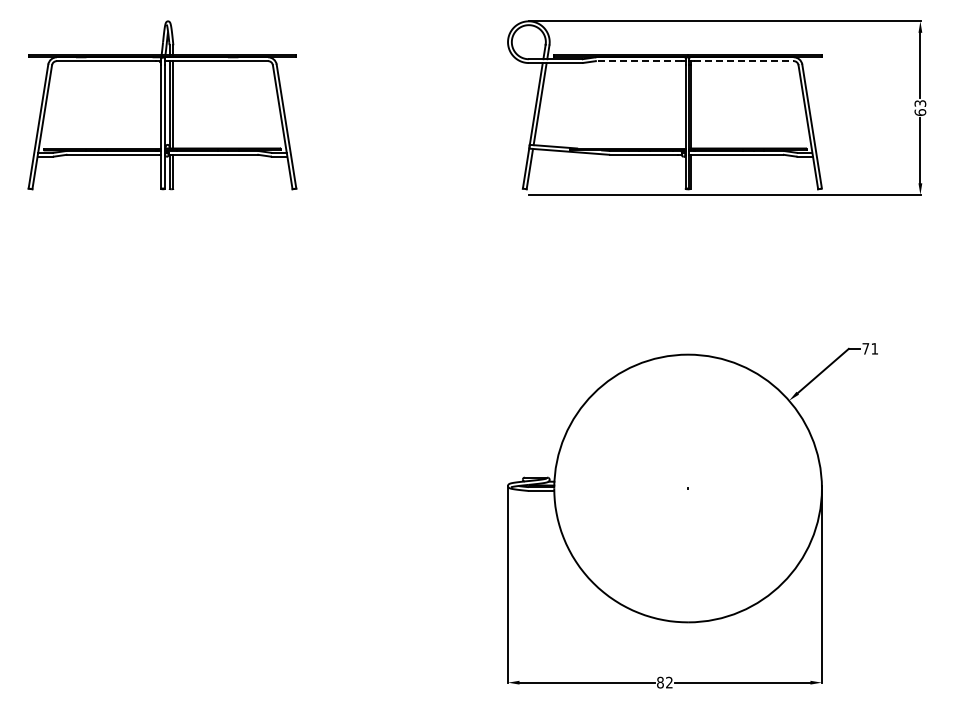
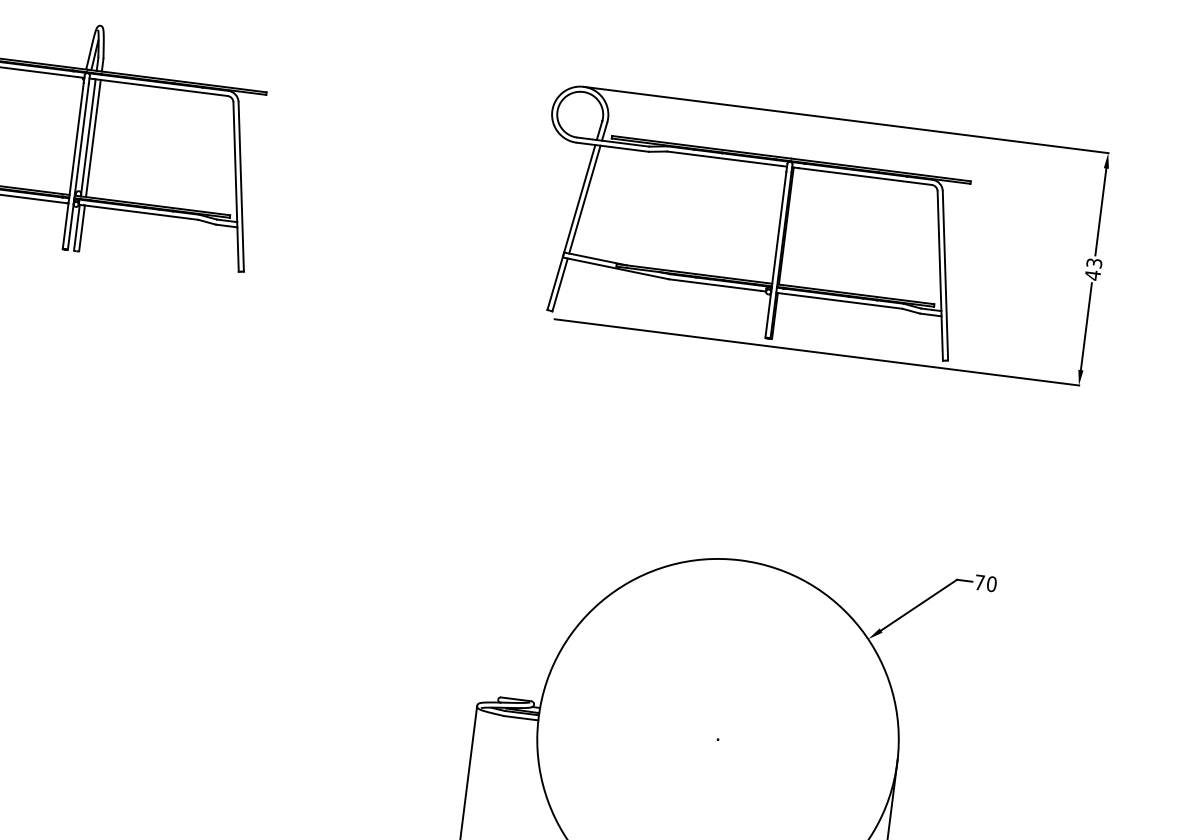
line: (639, 61) -> (725, 159), dashed -> solid
line: (744, 61) -> (865, 177), dashed -> solid
text: (920, 112) -> (1093, 275), 63 -> 43
text: (874, 348) -> (991, 583), 71 -> 70

